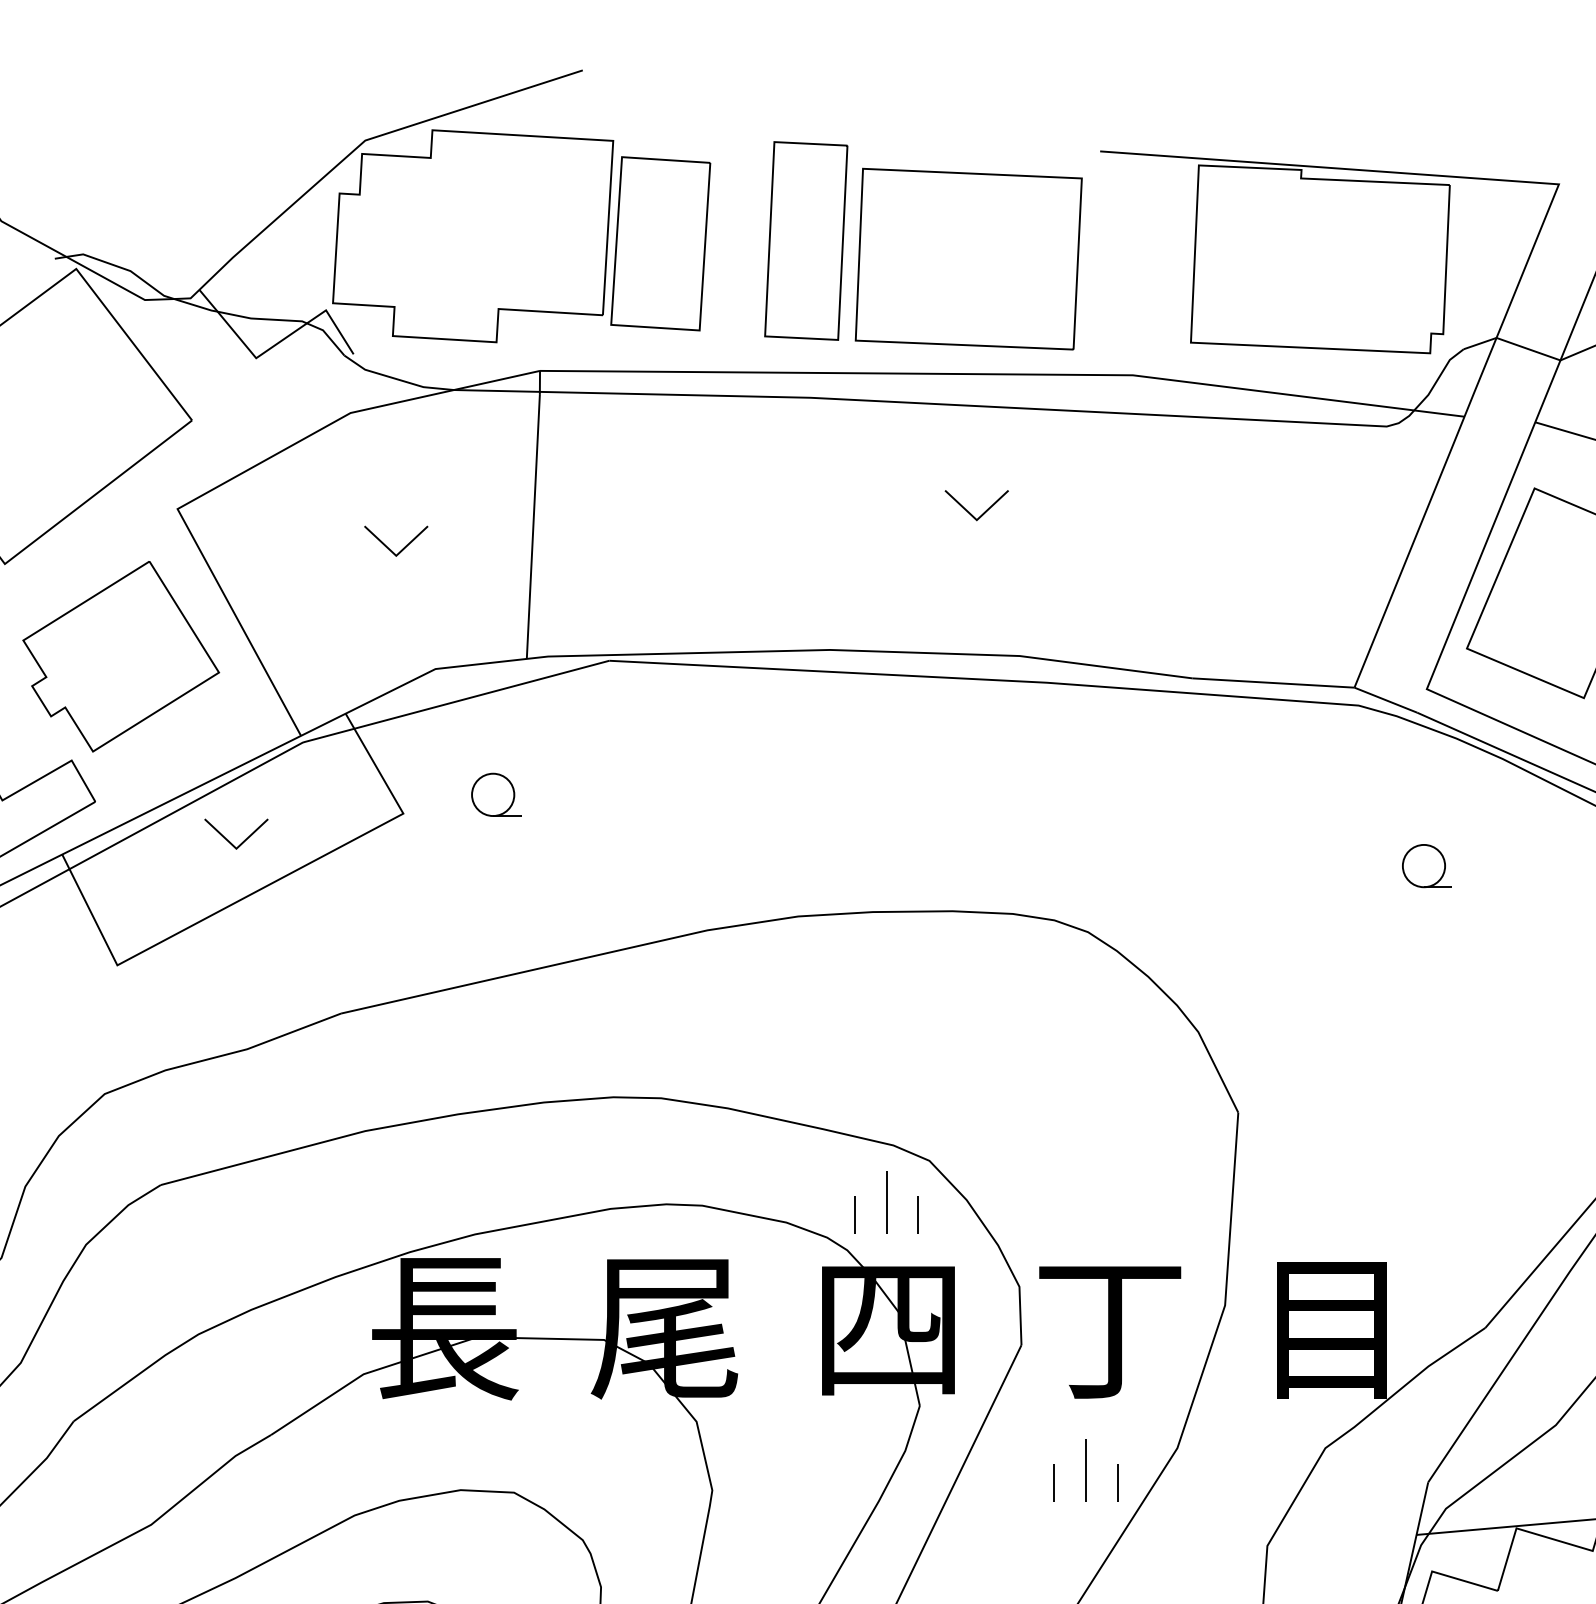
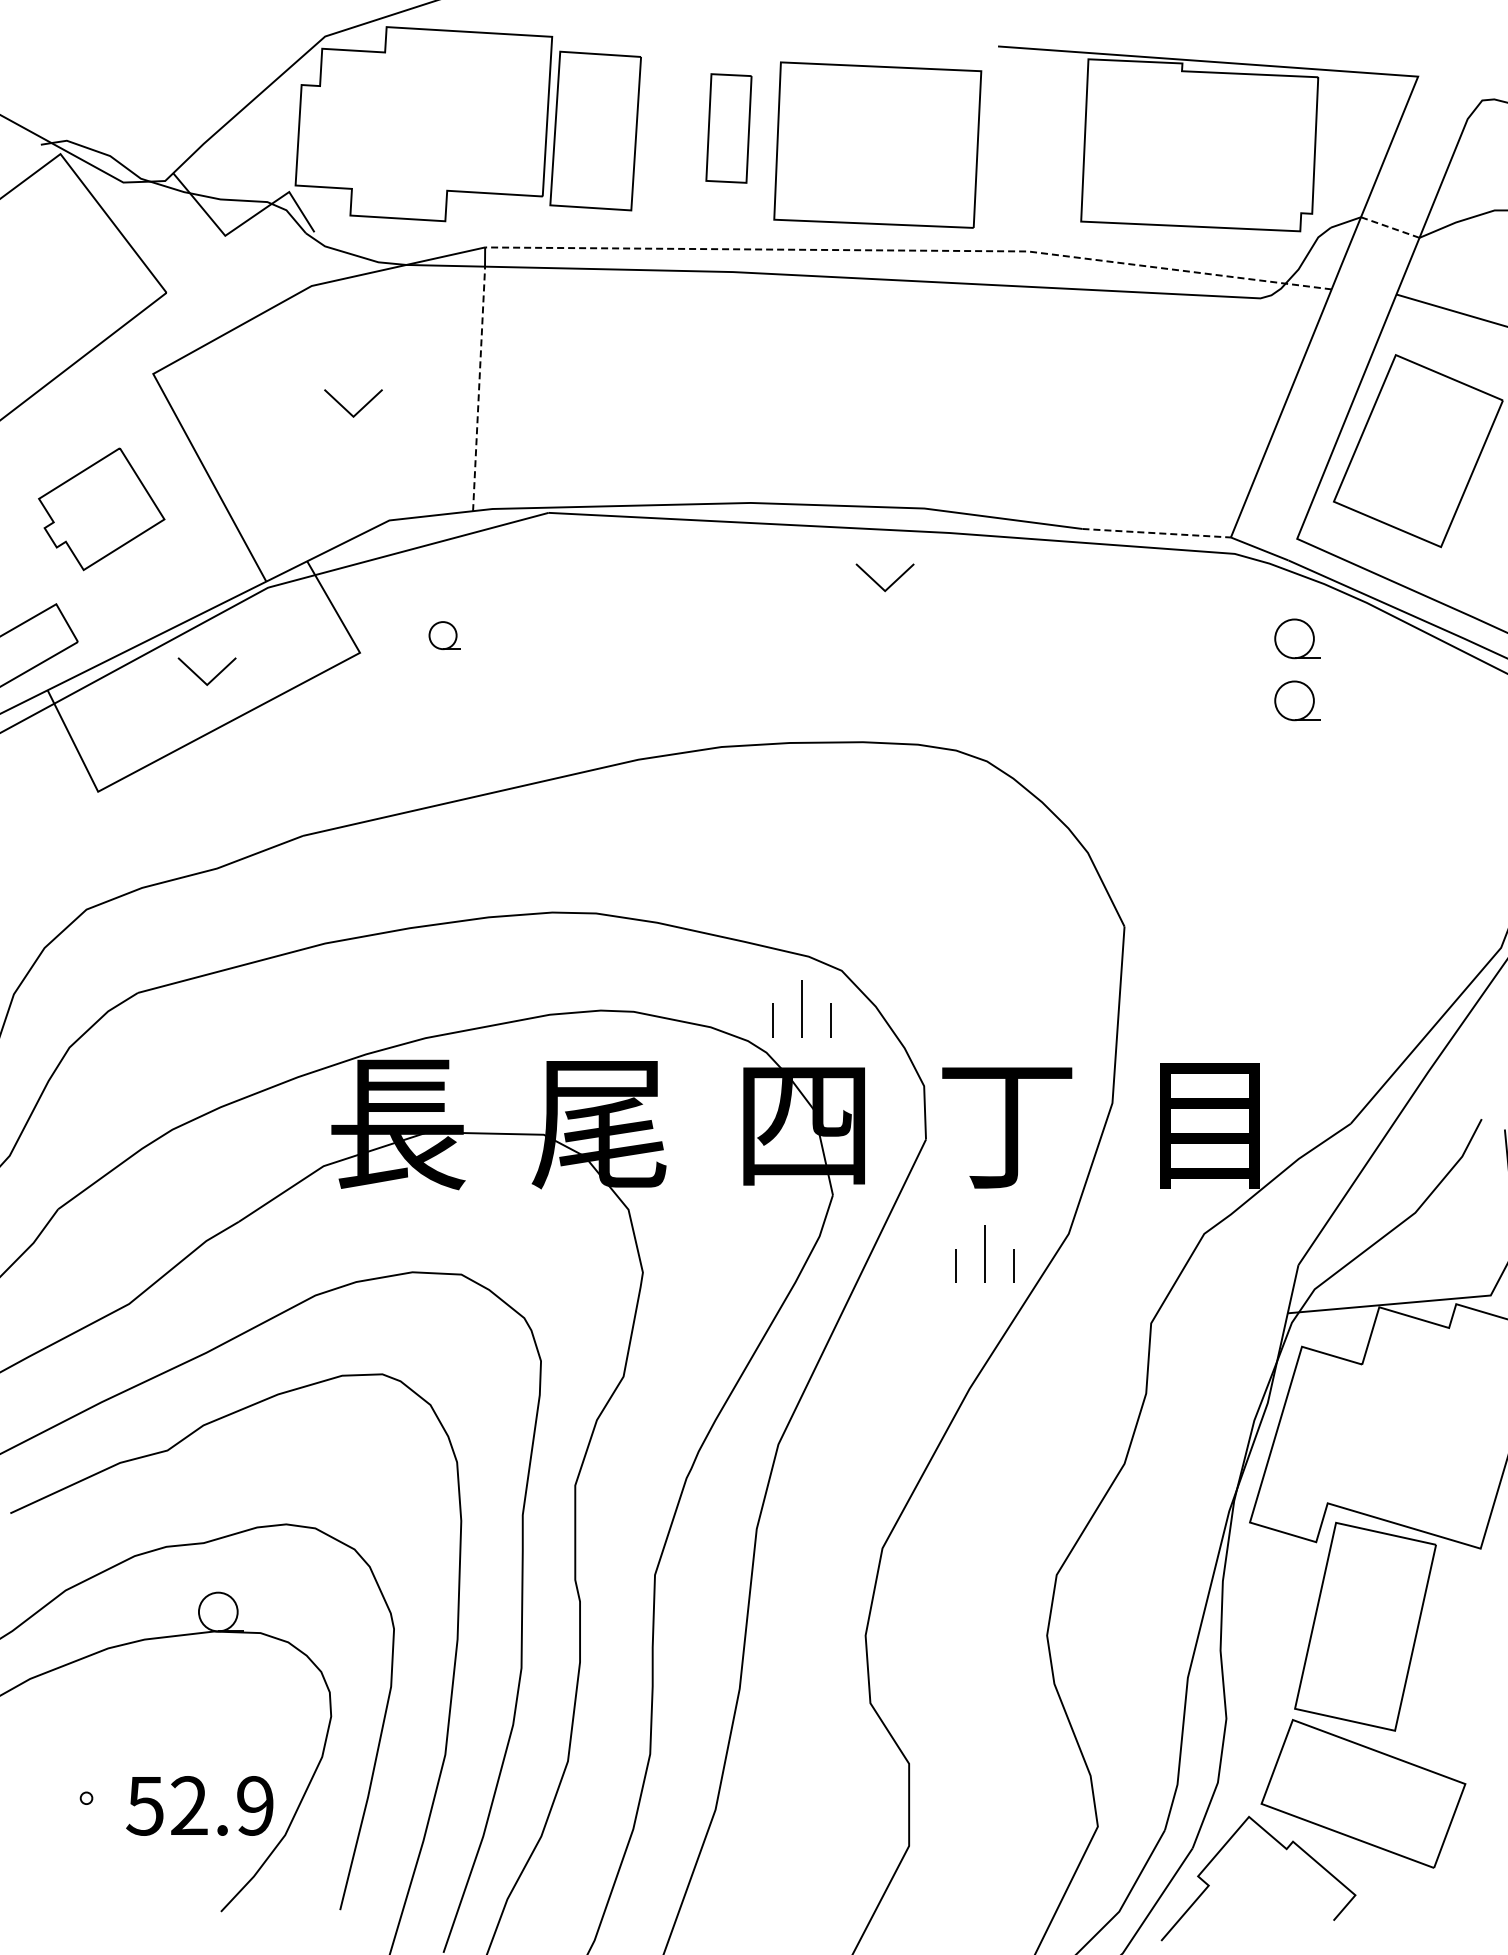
part: (805, 240) -> (728, 128), size x0.6
line: (1527, 349) -> (1389, 227), solid -> dashed
line: (1004, 374) -> (910, 250), solid -> dashed
part: (969, 511) -> (878, 583), moved
line: (533, 526) -> (479, 389), solid -> dashed
part: (121, 657) -> (101, 509), size x0.7
line: (1274, 683) -> (1157, 533), solid -> dashed
part: (495, 794) -> (444, 635), size x0.7
part: (1427, 797) -> (1297, 638), added

